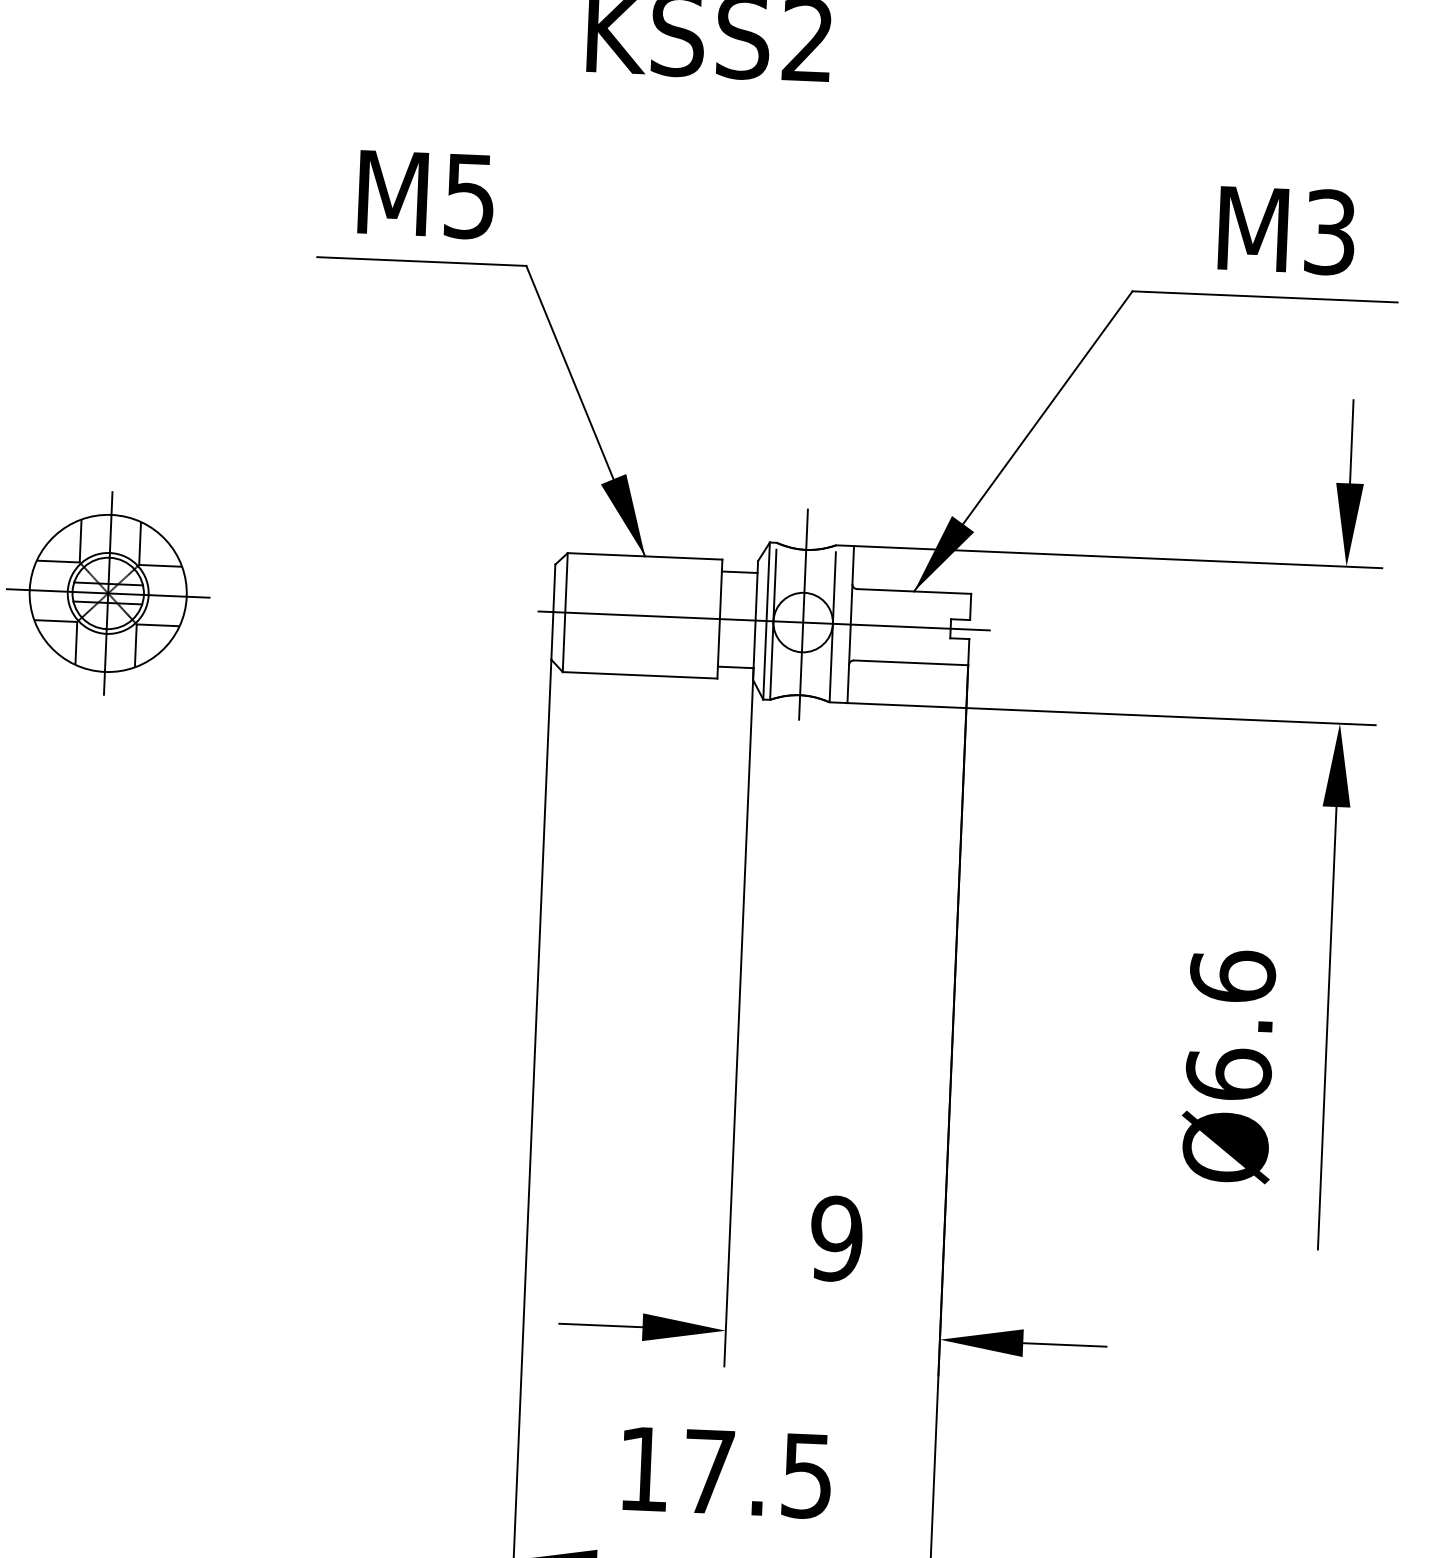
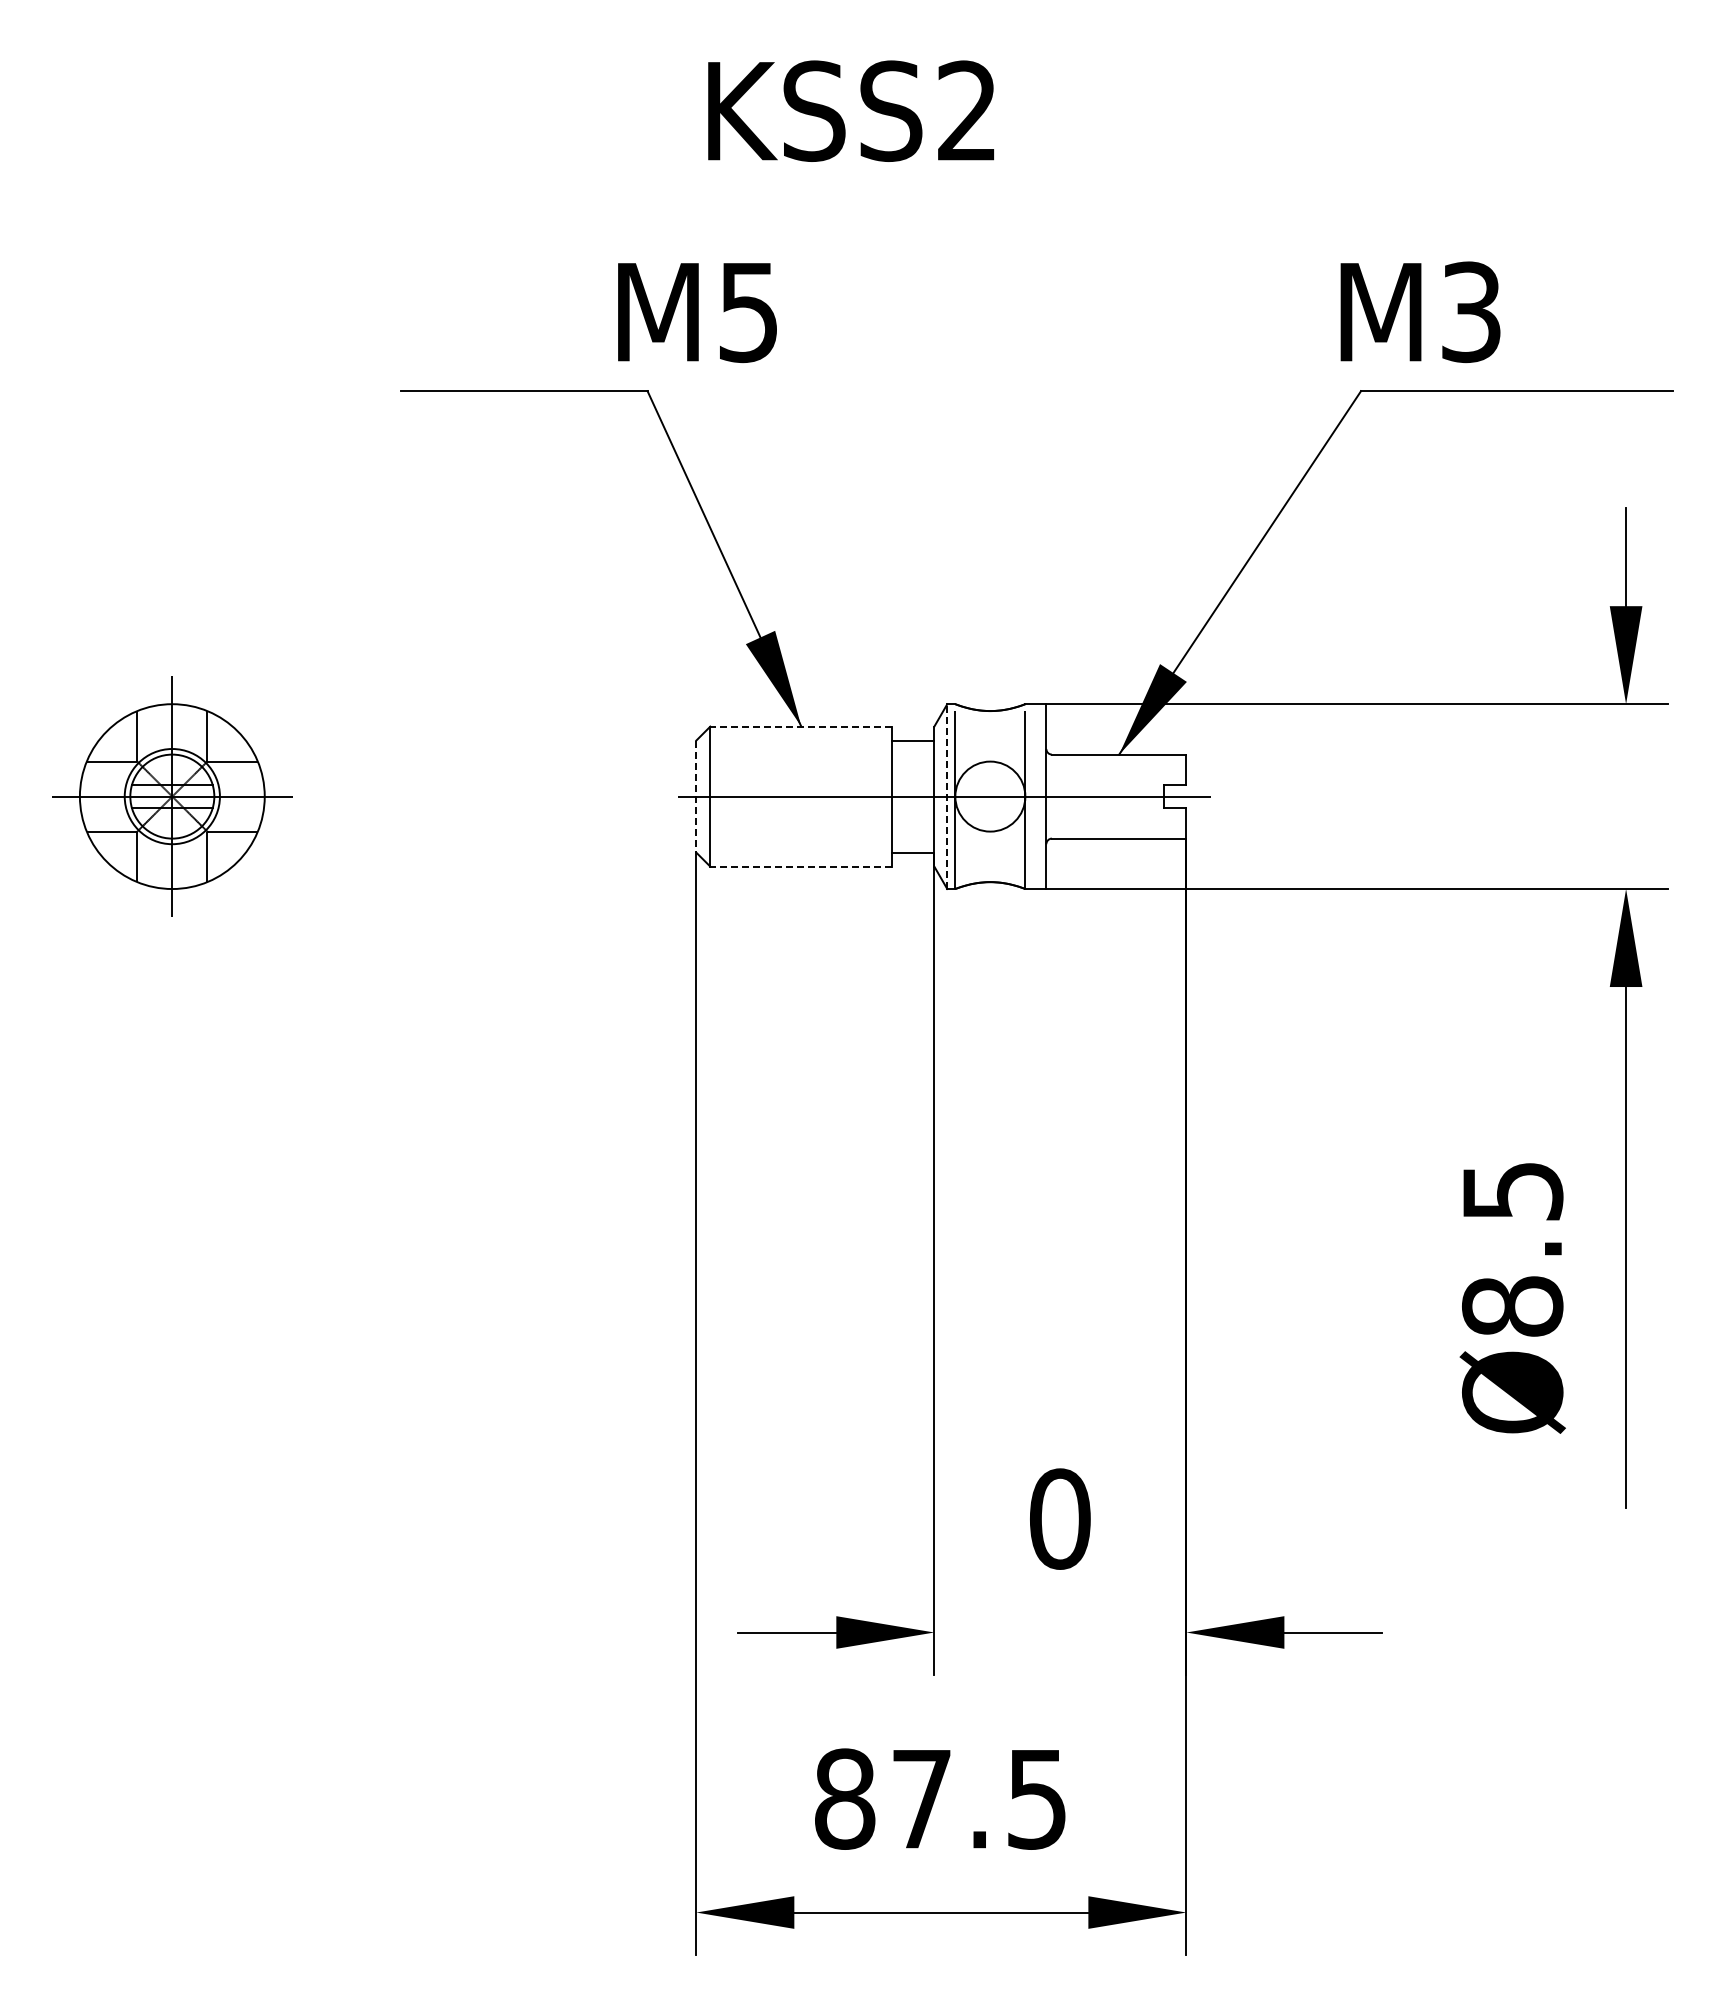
text: (426, 195) -> (697, 313), moved
text: (1286, 230) -> (1420, 312), moved
line: (644, 556) -> (800, 726), solid -> dashed
line: (553, 612) -> (696, 797), solid -> dashed
line: (803, 614) -> (990, 787), removed
line: (766, 620) -> (947, 796), solid -> dashed
line: (639, 675) -> (800, 866), solid -> dashed
text: (1230, 1025) -> (1512, 1248), Ø6.6 -> Ø8.5
text: (836, 1238) -> (1059, 1518), 9 -> 0
text: (644, 1468) -> (845, 1798), 17.5 -> 87.5

